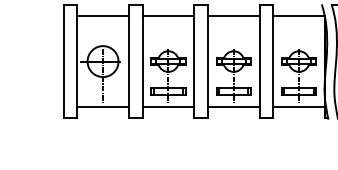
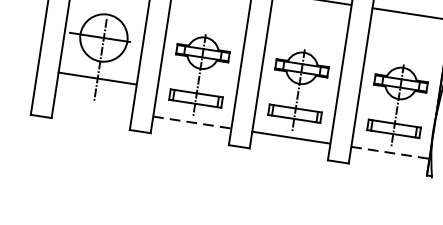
line: (102, 107) -> (96, 78), moved
line: (167, 107) -> (190, 122), solid -> dashed
line: (298, 107) -> (389, 152), solid -> dashed

